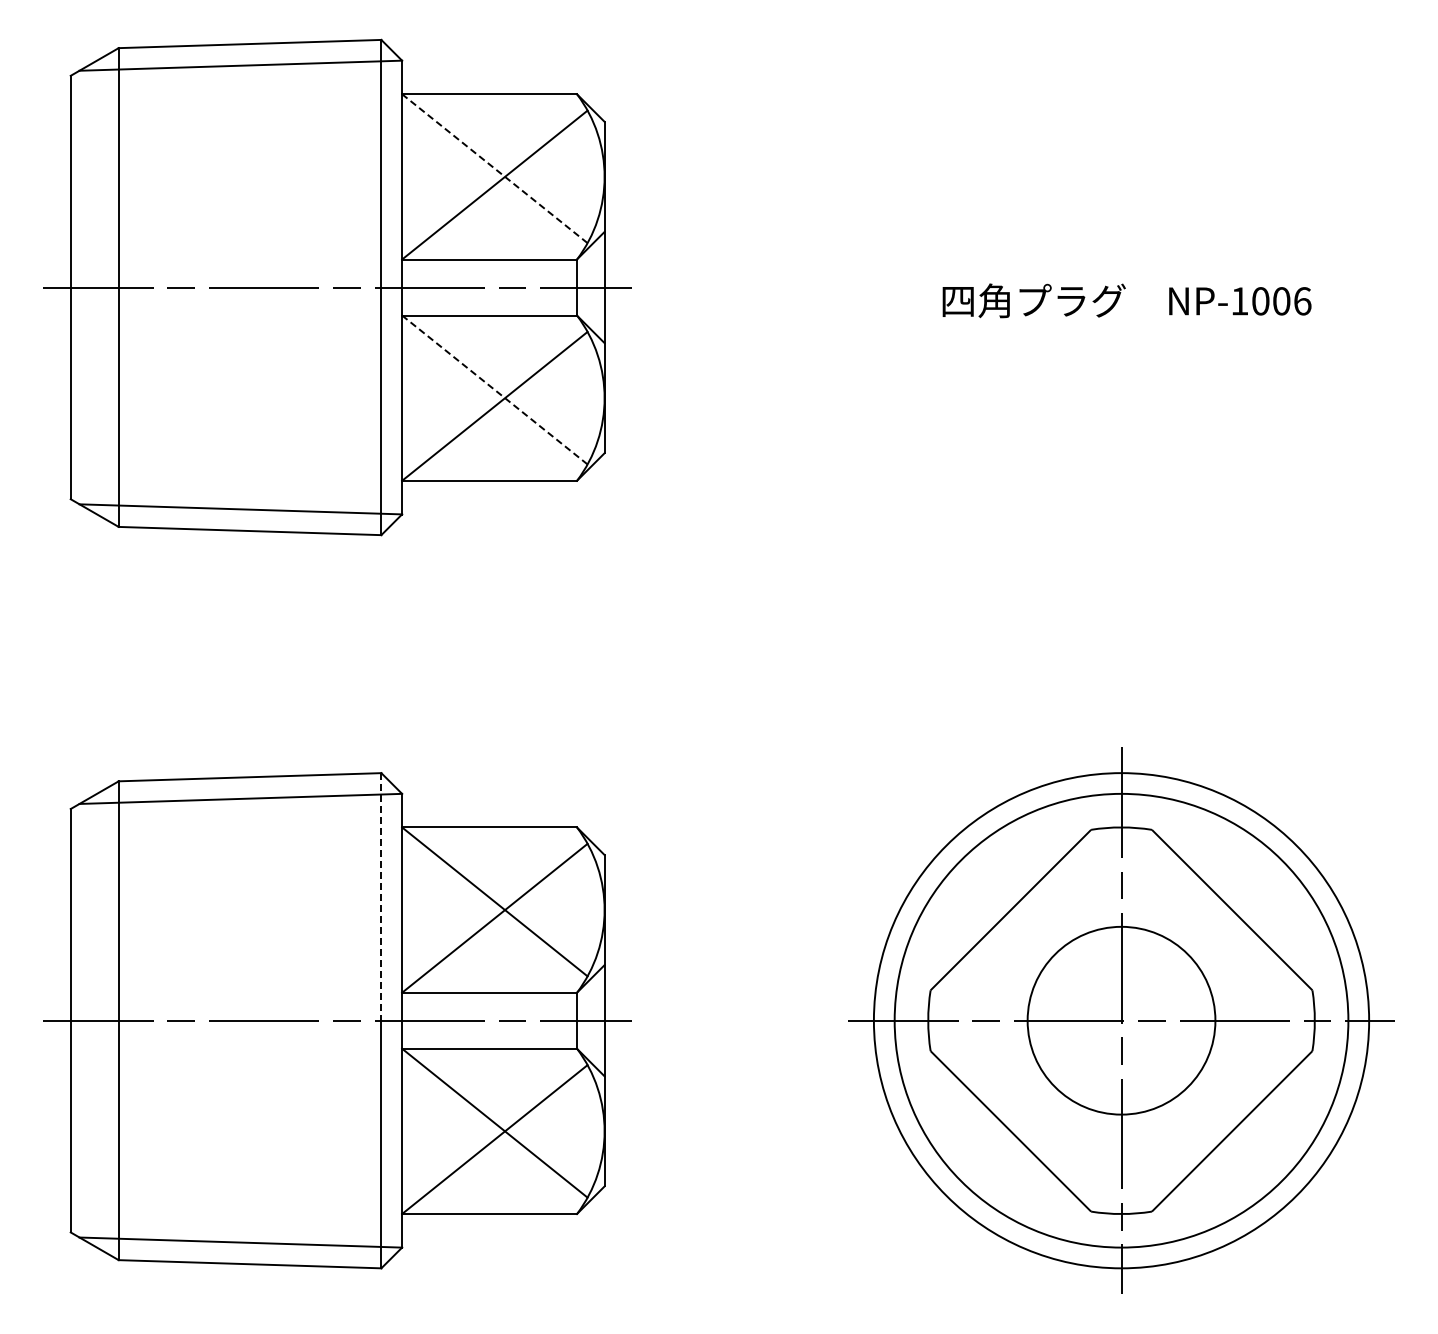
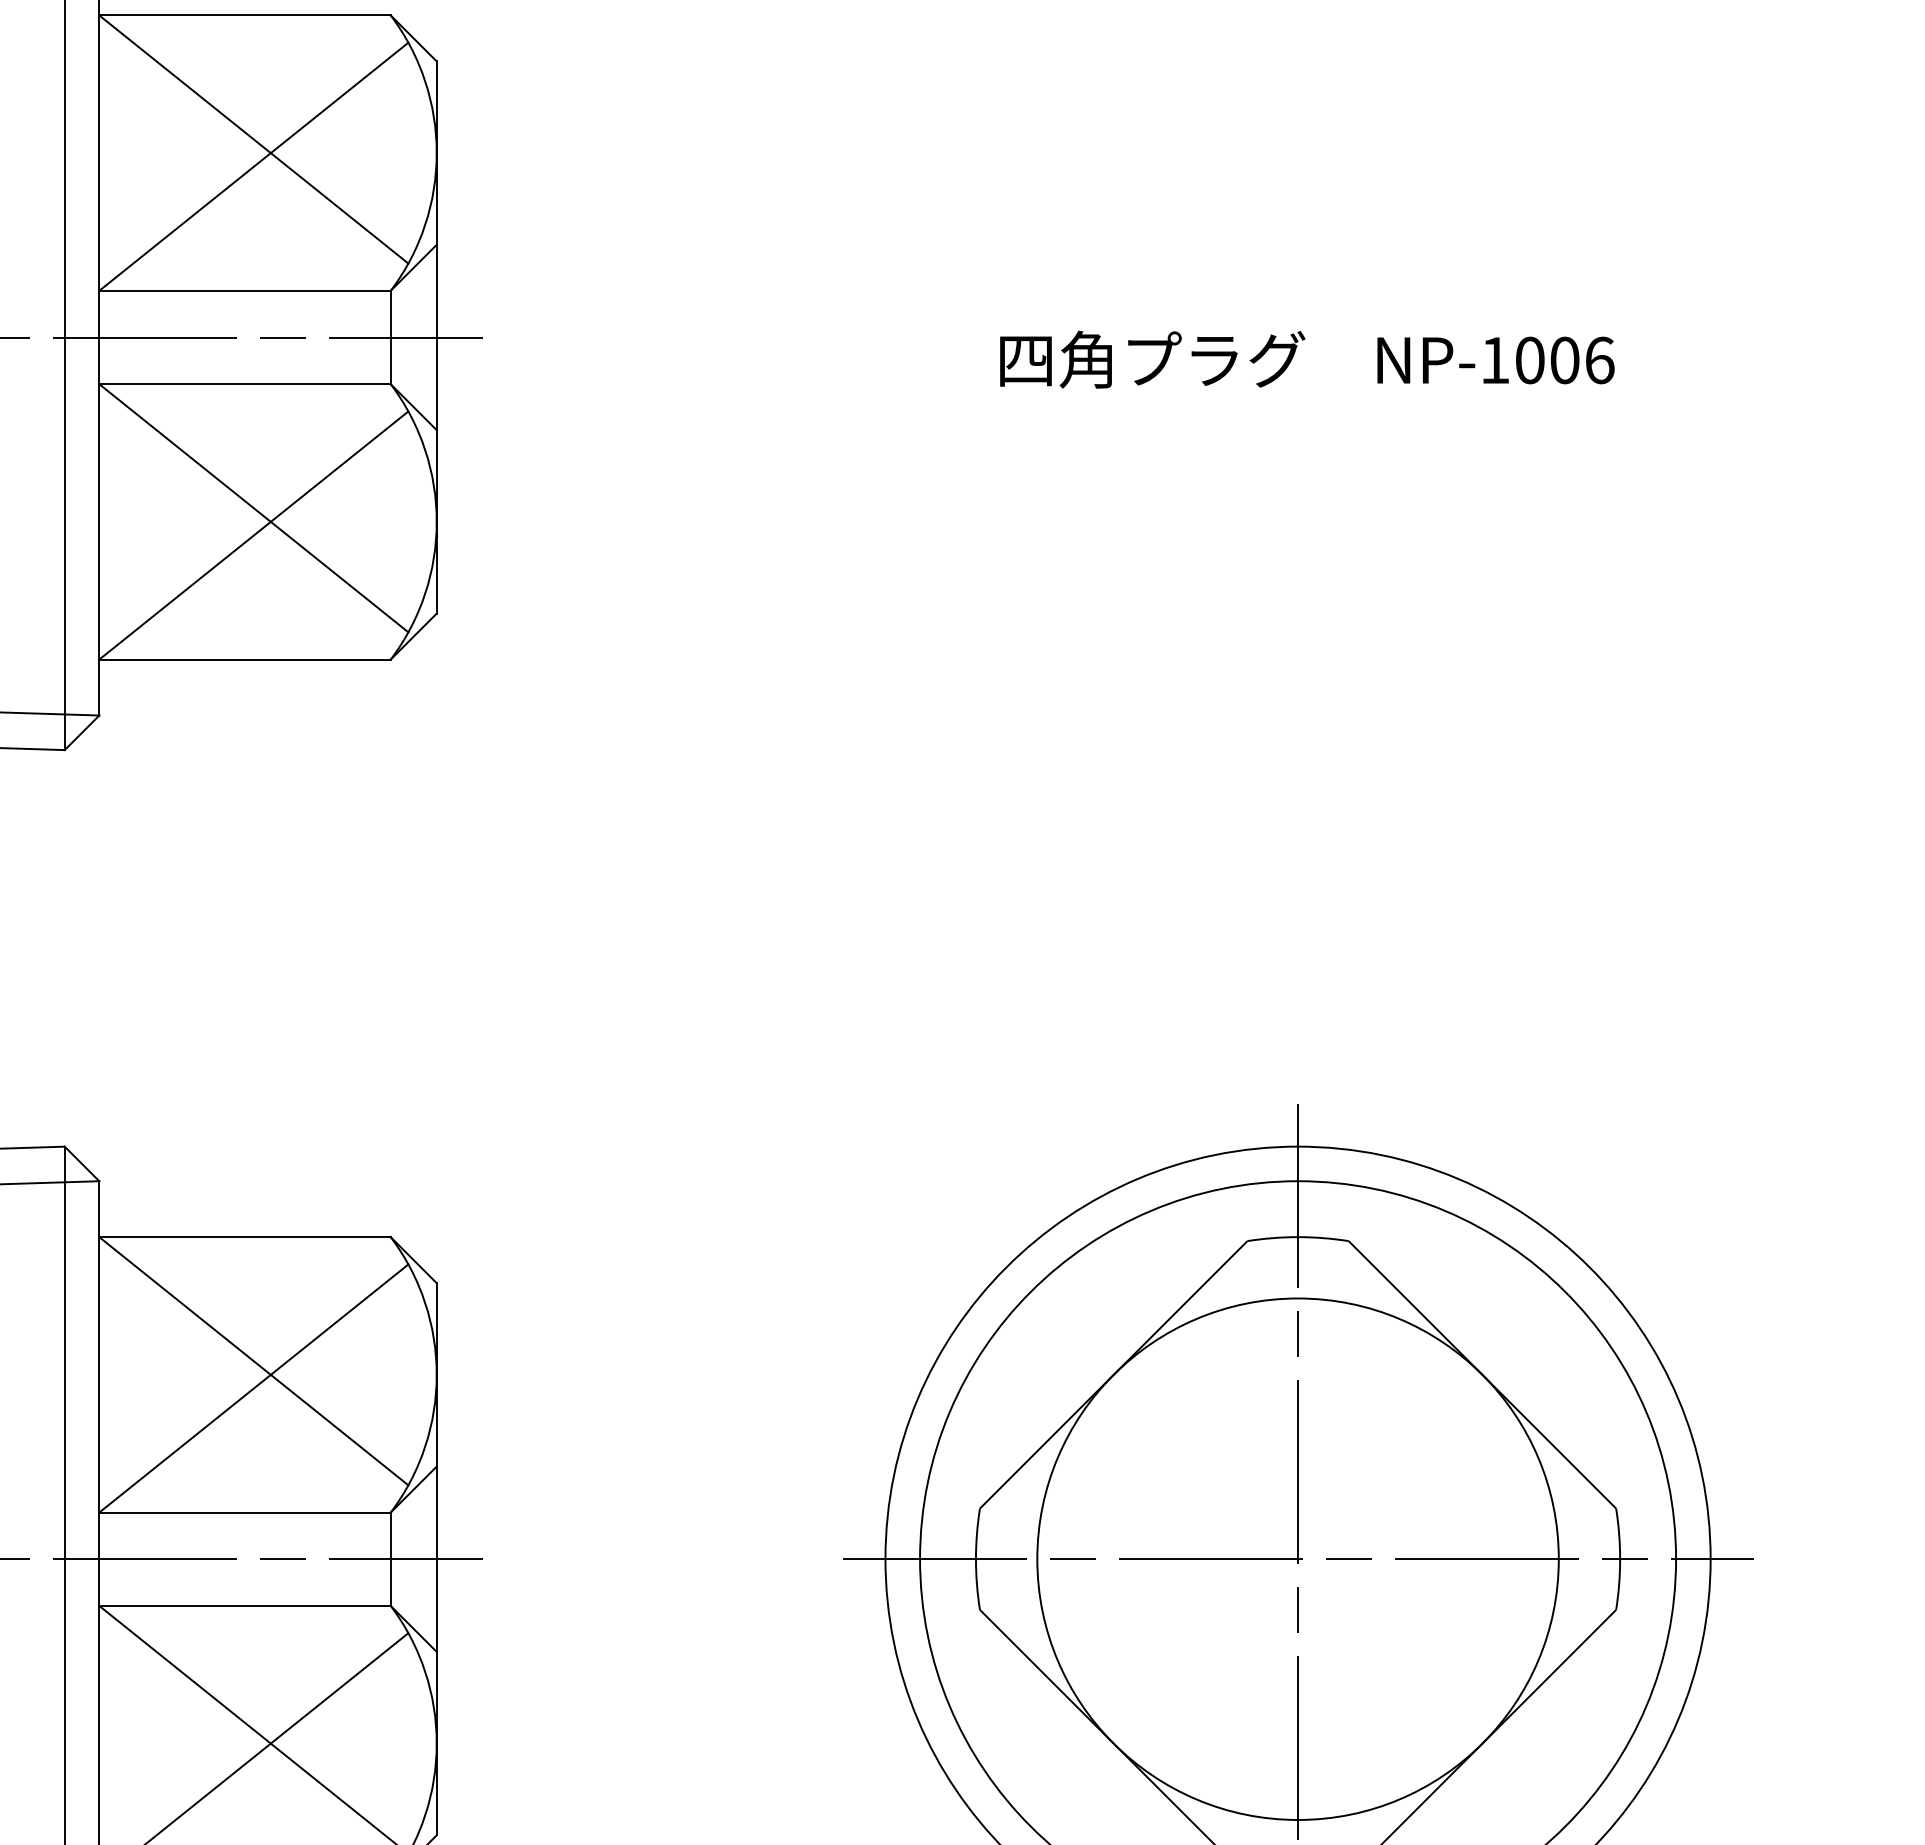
line: (494, 168) -> (253, 139), dashed -> solid
line: (494, 390) -> (253, 509), dashed -> solid
line: (381, 896) -> (64, 1352), dashed -> solid
circle: (1121, 1020) -> (1298, 1558), size x1.67

